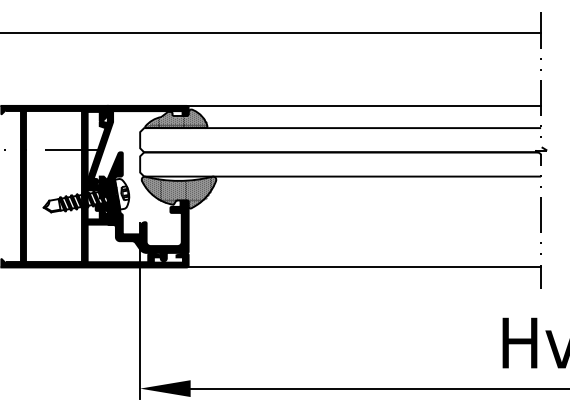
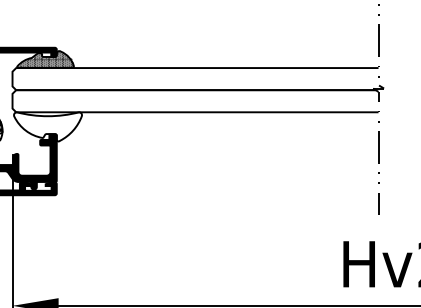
line: (363, 105) -> (216, 47), removed
hatch: (178, 192) -> (47, 126), removed
line: (363, 267) -> (216, 195), removed

